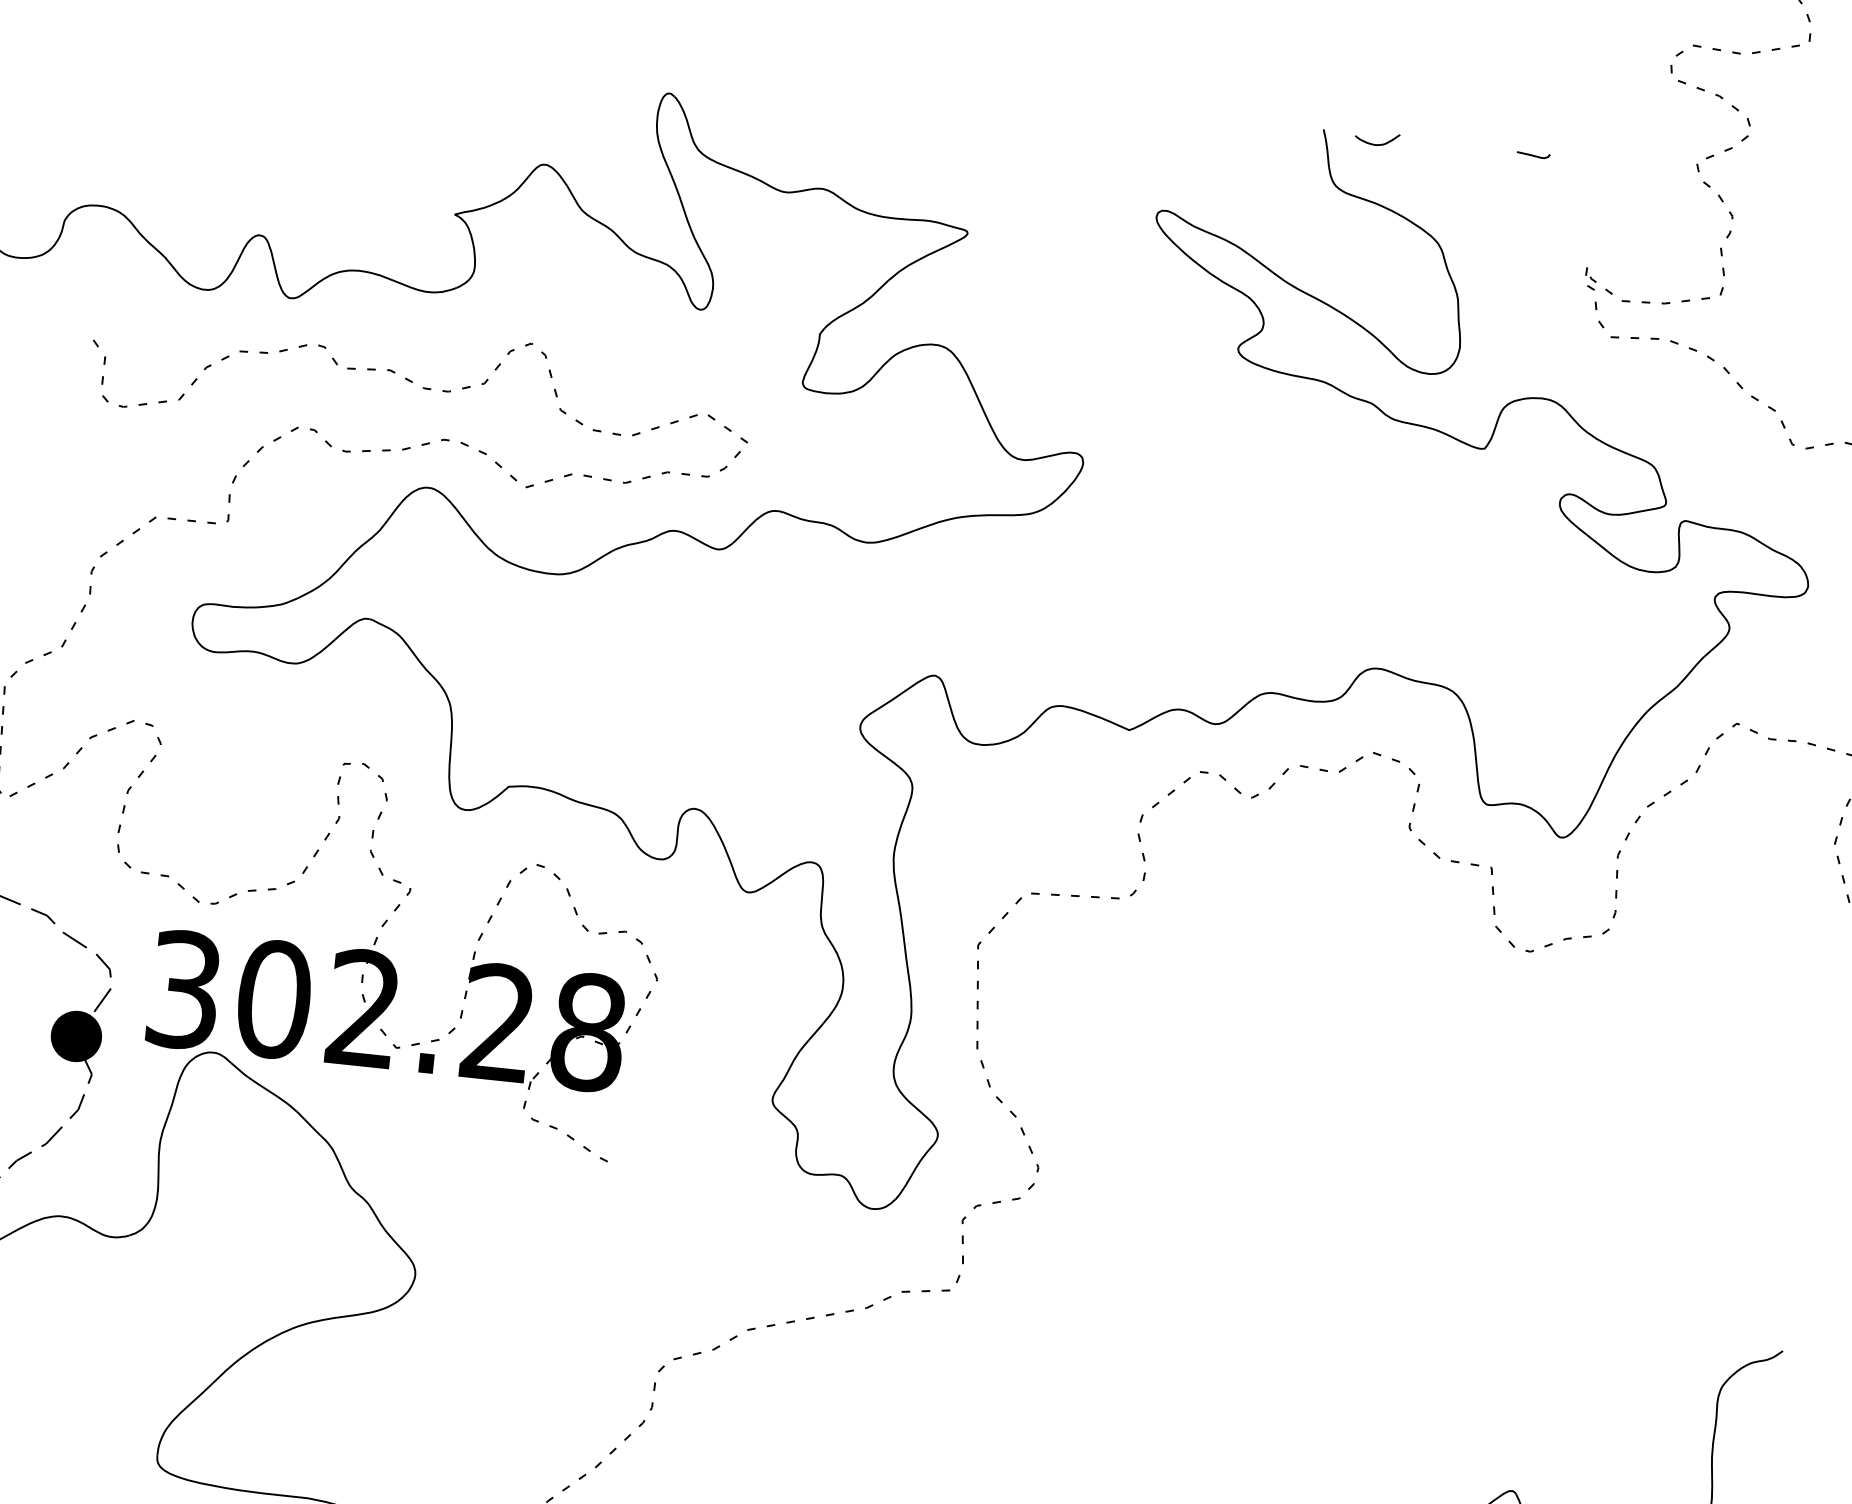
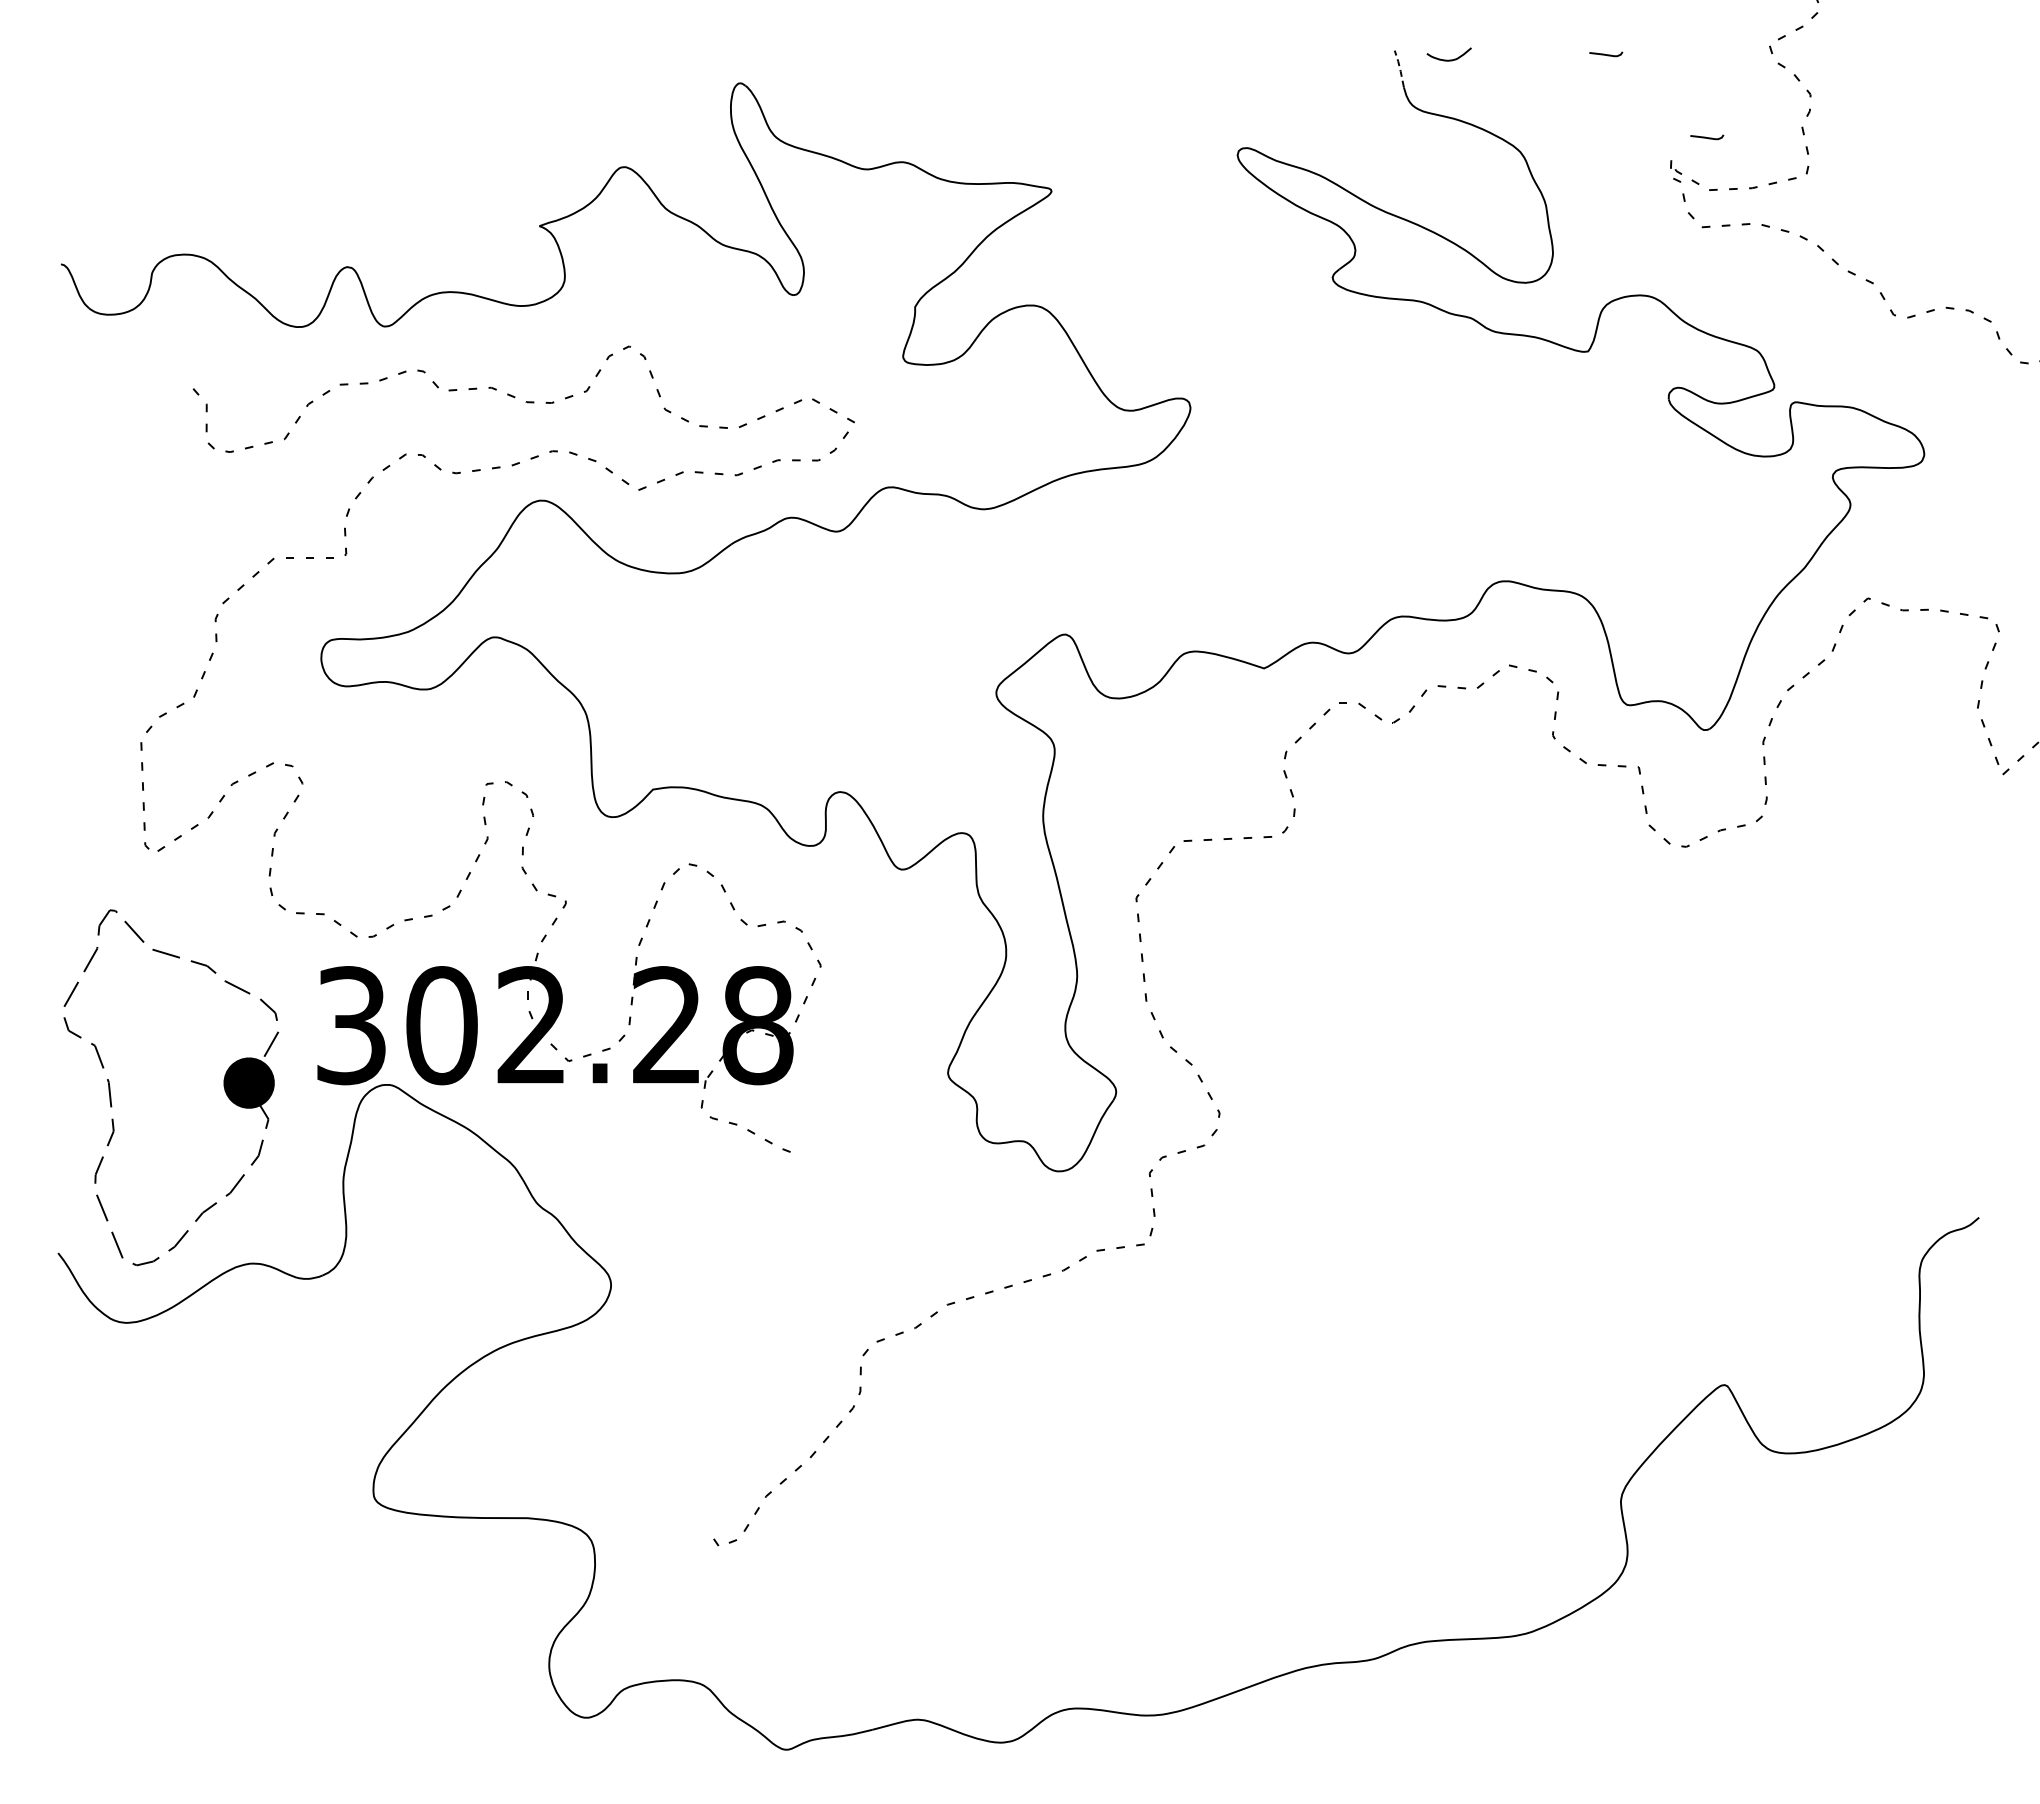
line: (1326, 147) -> (1399, 68), solid -> dashed
curve: (1625, 248) -> (1707, 137), added

